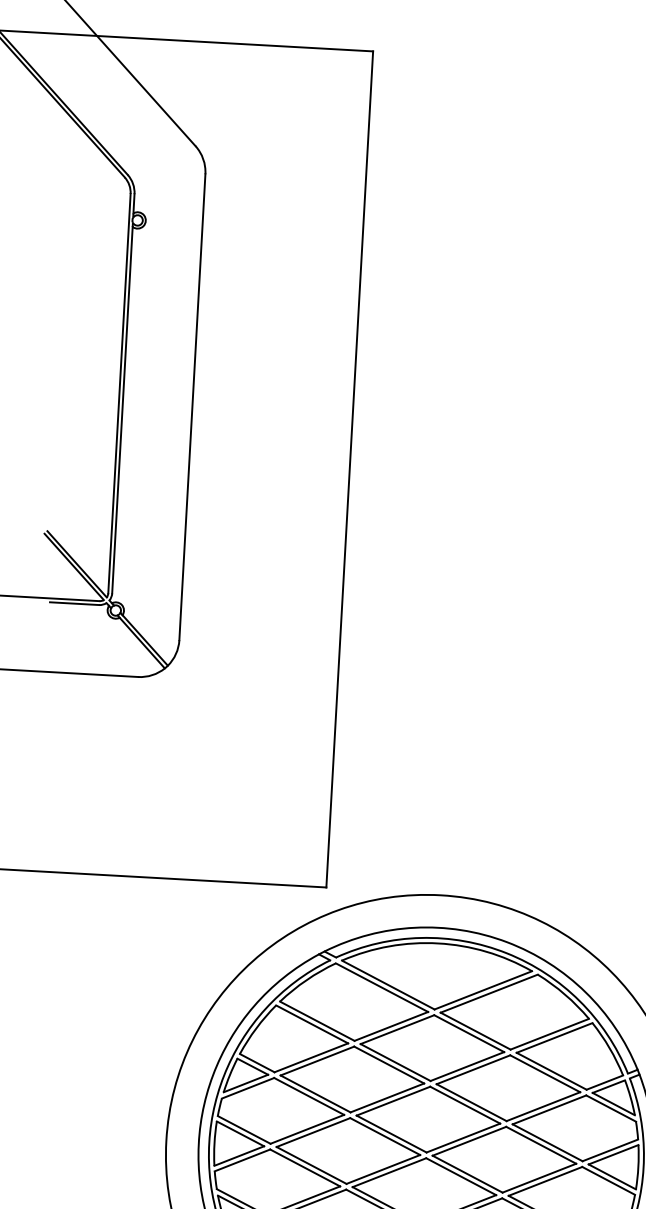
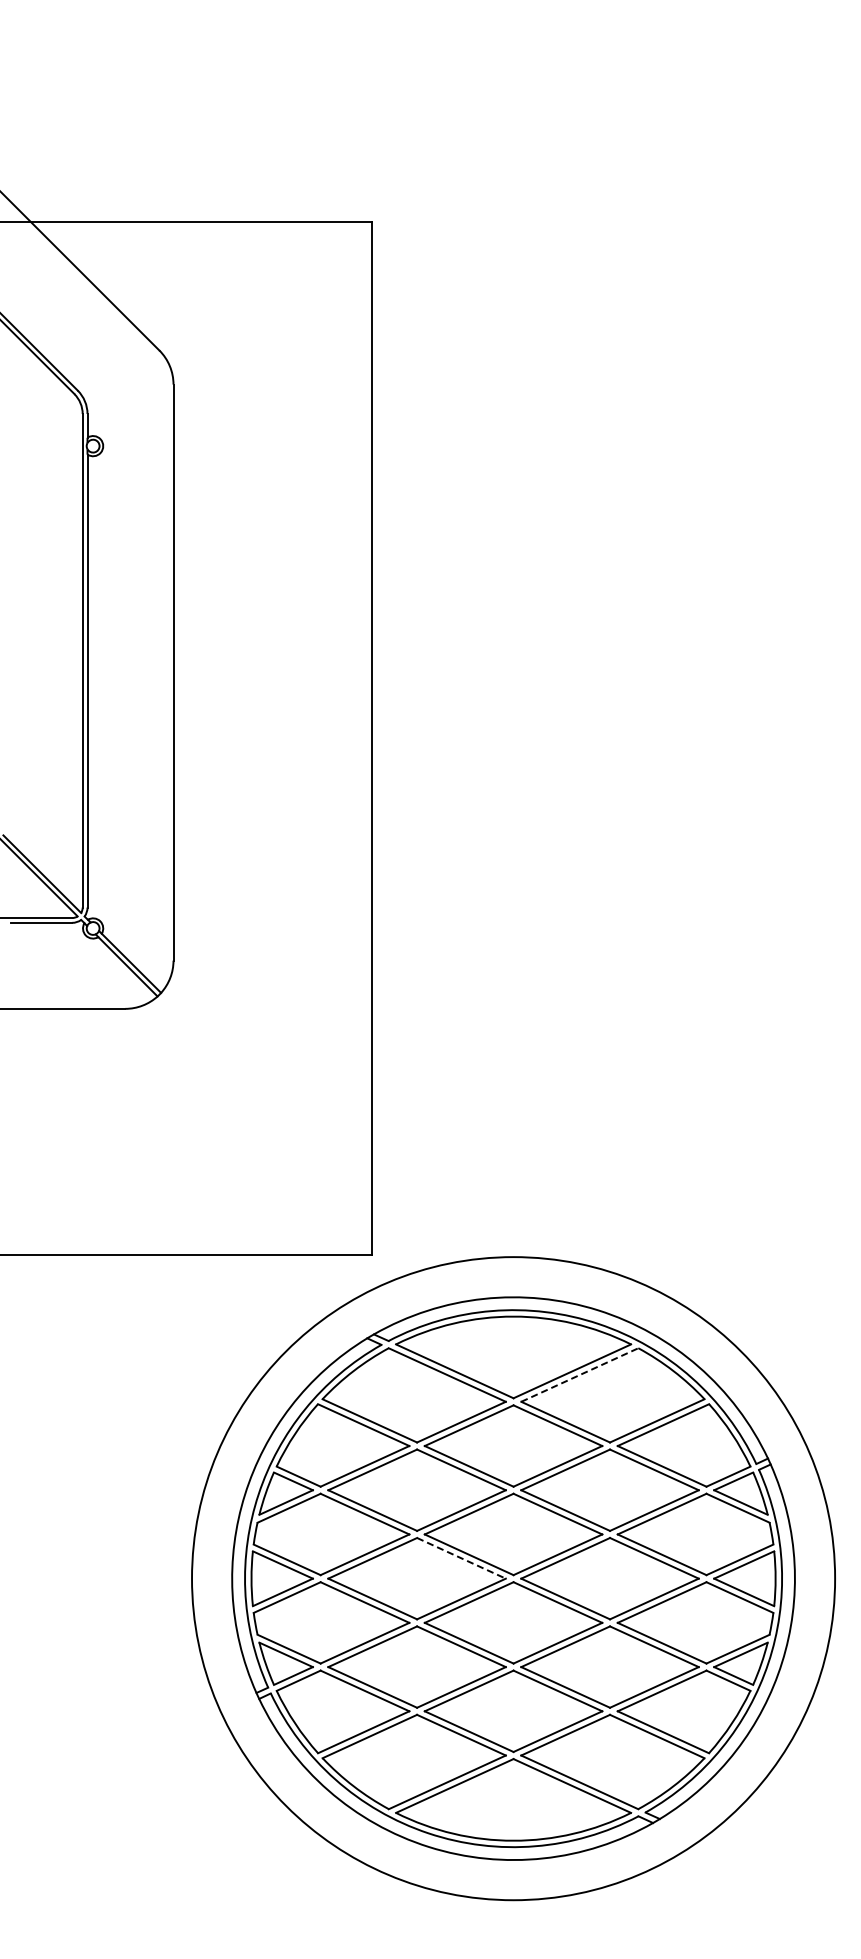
line: (489, 993) -> (580, 1374), solid -> dashed
line: (385, 1136) -> (461, 1558), solid -> dashed

